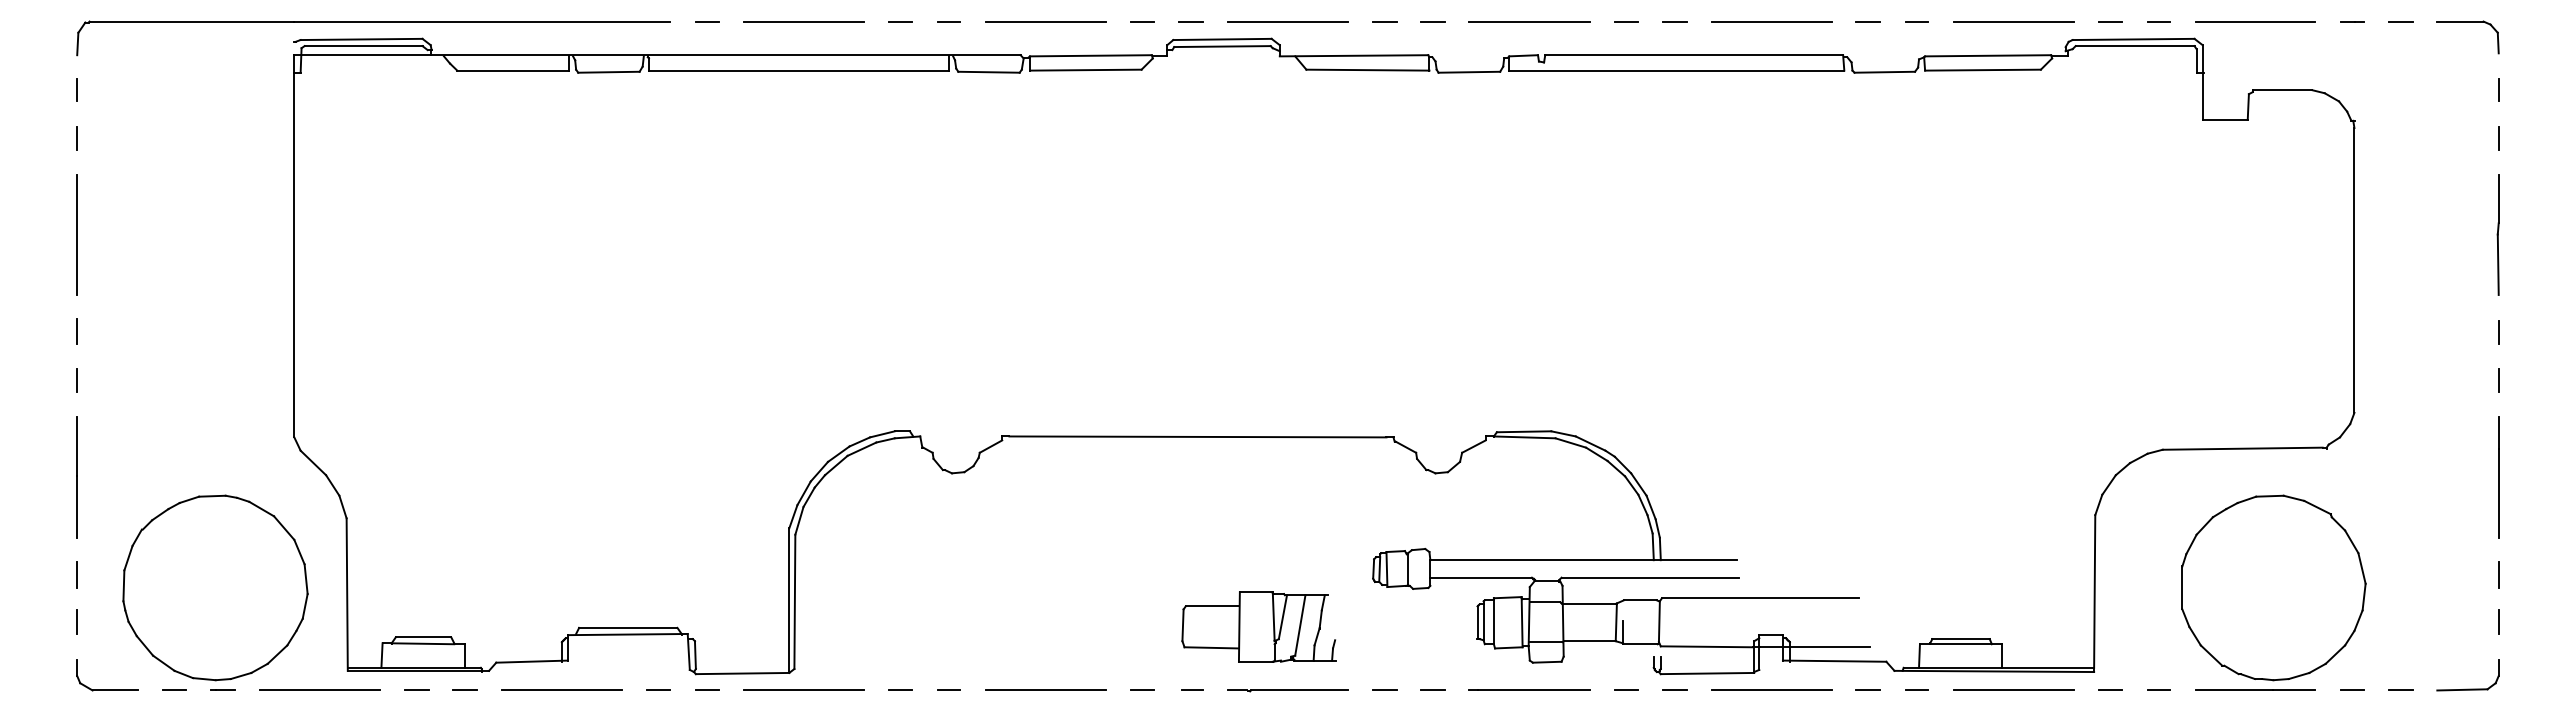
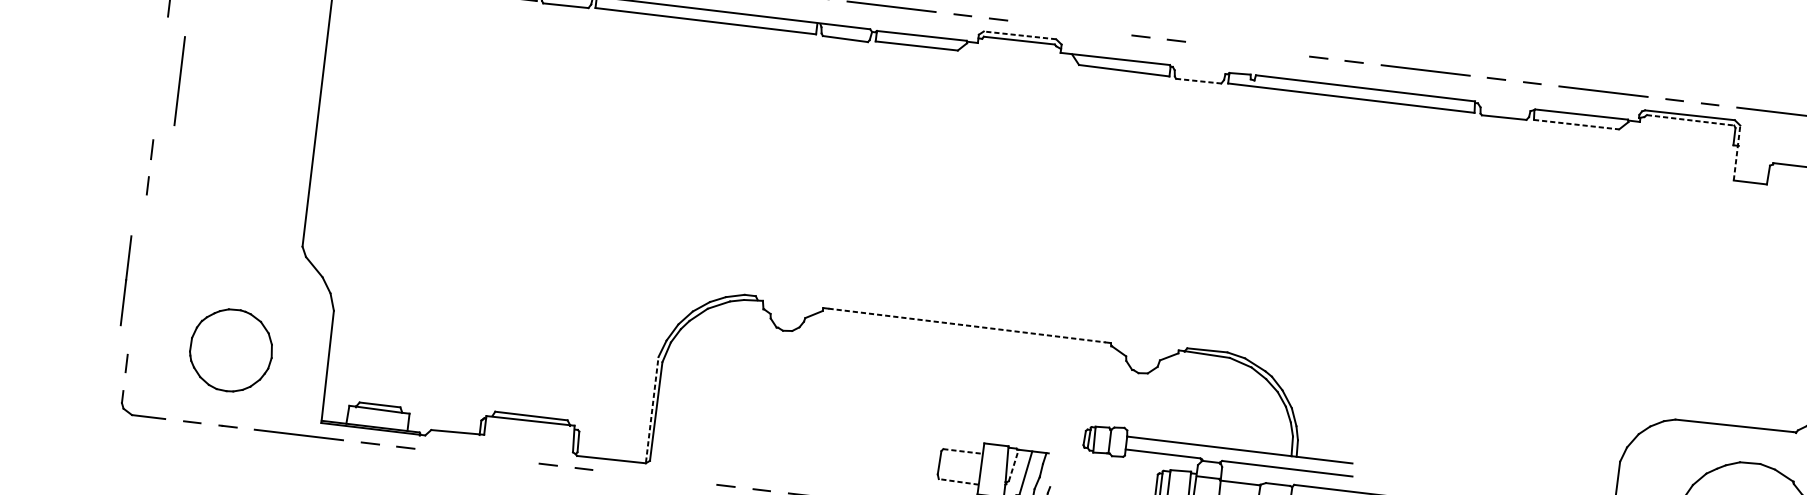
line: (1287, 21) -> (1069, 27), removed
line: (1529, 21) -> (1247, 49), removed
line: (1221, 39) -> (1019, 35), solid -> dashed
line: (2135, 46) -> (1690, 120), solid -> dashed
line: (1982, 70) -> (1576, 124), solid -> dashed
line: (1469, 72) -> (1198, 81), solid -> dashed
line: (2202, 82) -> (1736, 153), solid -> dashed
line: (76, 234) -> (179, 80), moved
line: (1197, 436) -> (966, 325), solid -> dashed
line: (76, 477) -> (125, 280), moved
line: (77, 574) -> (131, 328), removed
part: (215, 587) -> (231, 350), size x0.6
line: (789, 600) -> (652, 410), solid -> dashed
line: (1212, 606) -> (962, 451), solid -> dashed
line: (1283, 616) -> (1014, 465), solid -> dashed
line: (1211, 647) -> (958, 481), solid -> dashed
line: (562, 690) -> (477, 456), removed
line: (803, 690) -> (654, 477), removed

